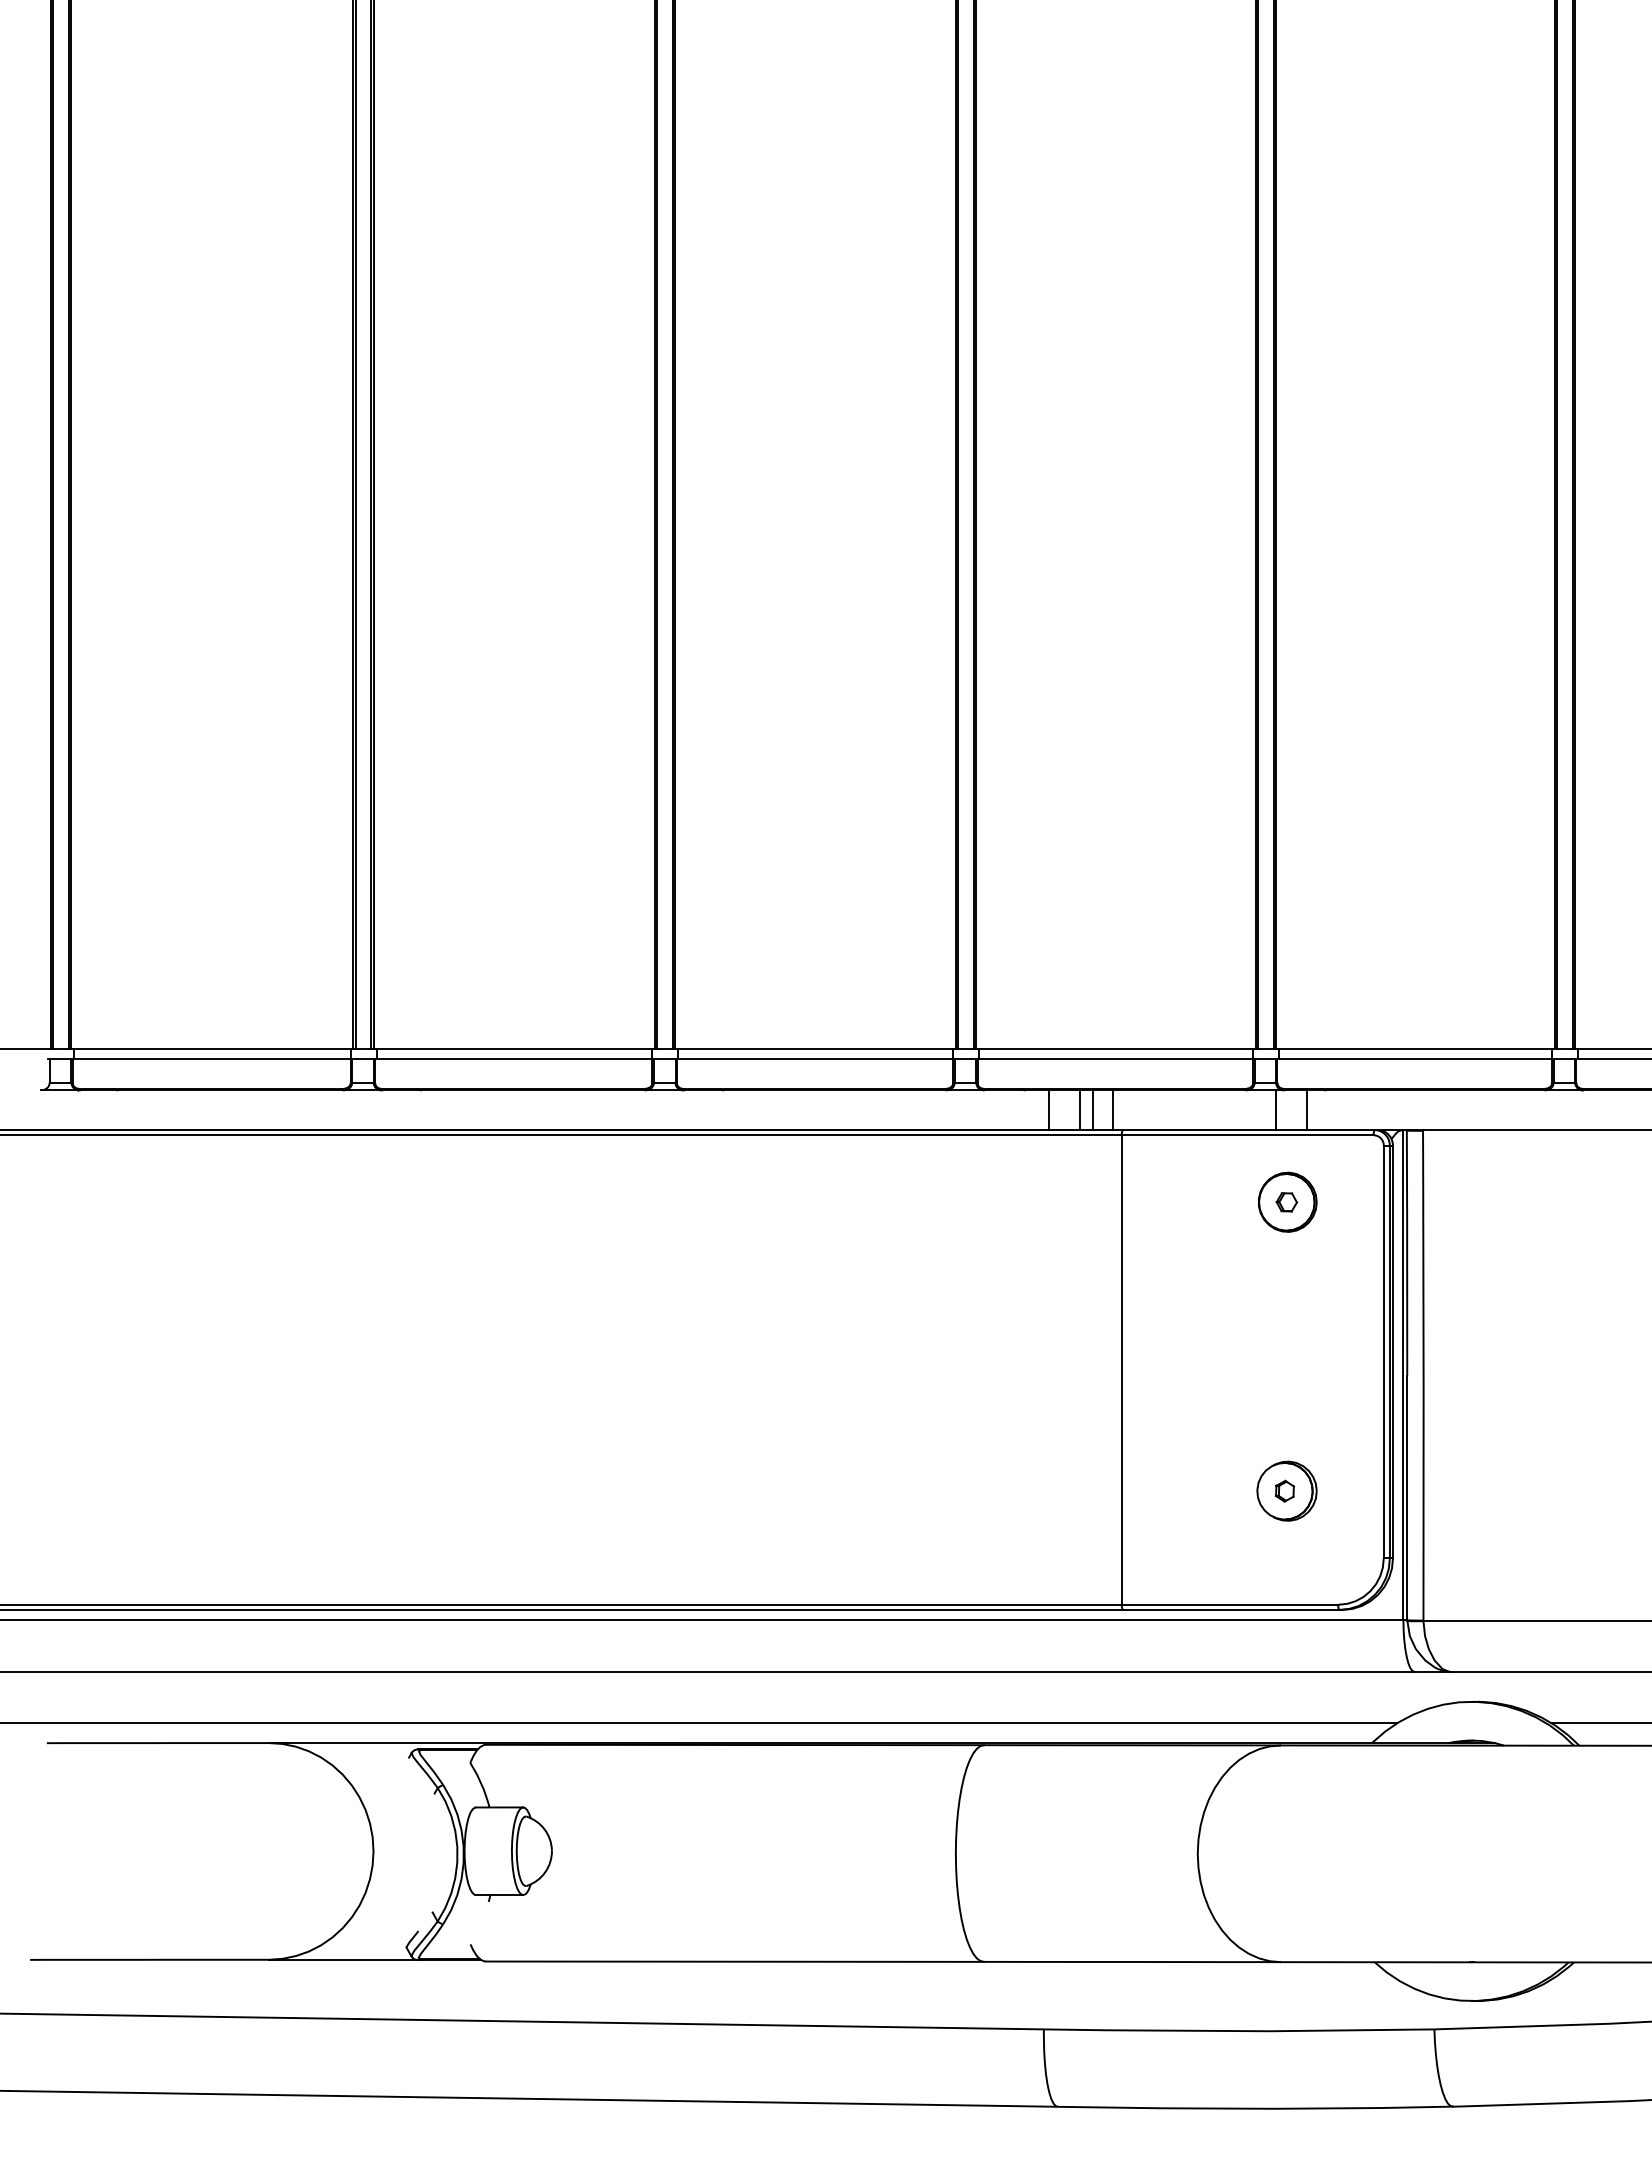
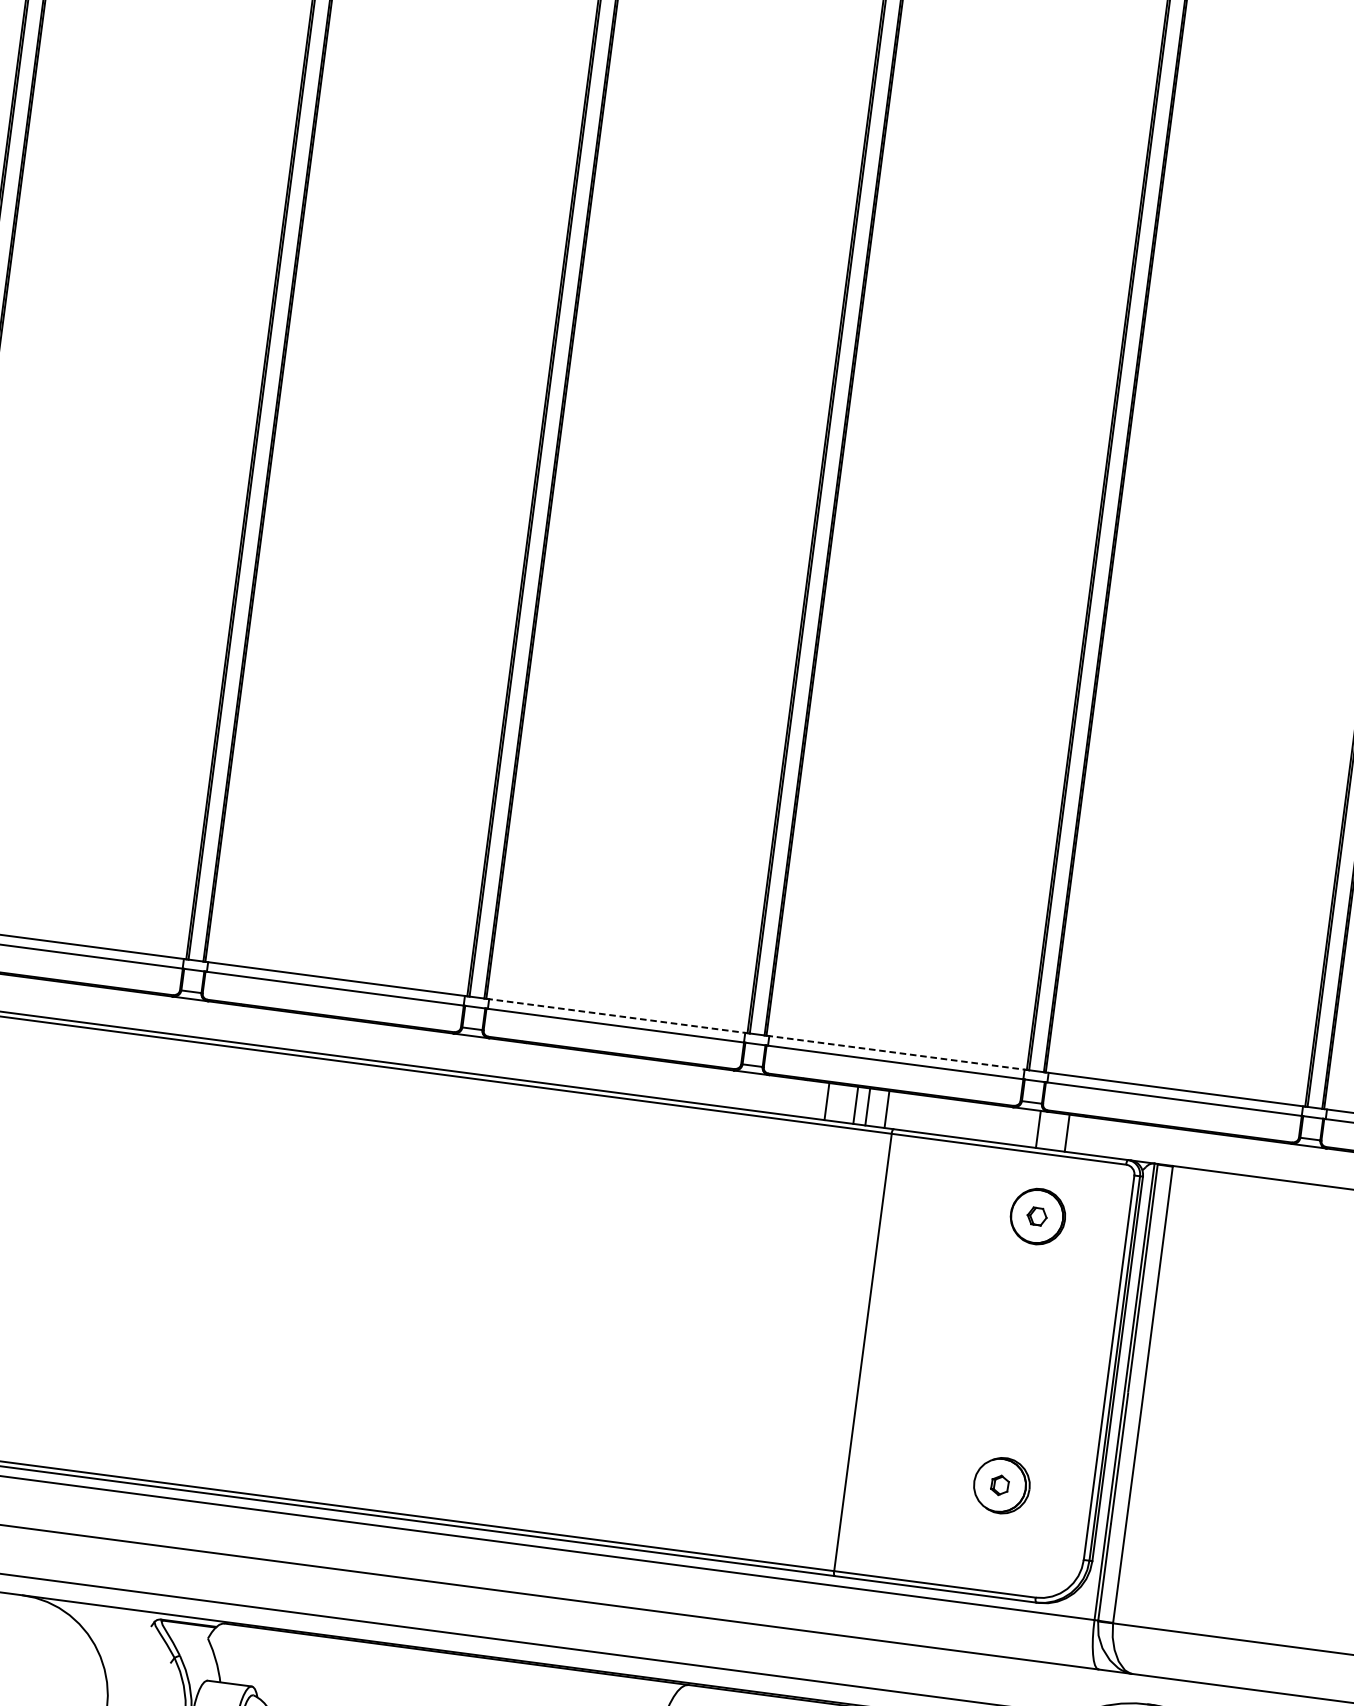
line: (815, 1049) -> (616, 1016), solid -> dashed
line: (1115, 1049) -> (896, 1053), solid -> dashed

